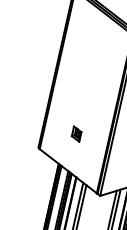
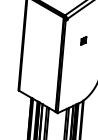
part: (75, 134) -> (38, 79), removed

